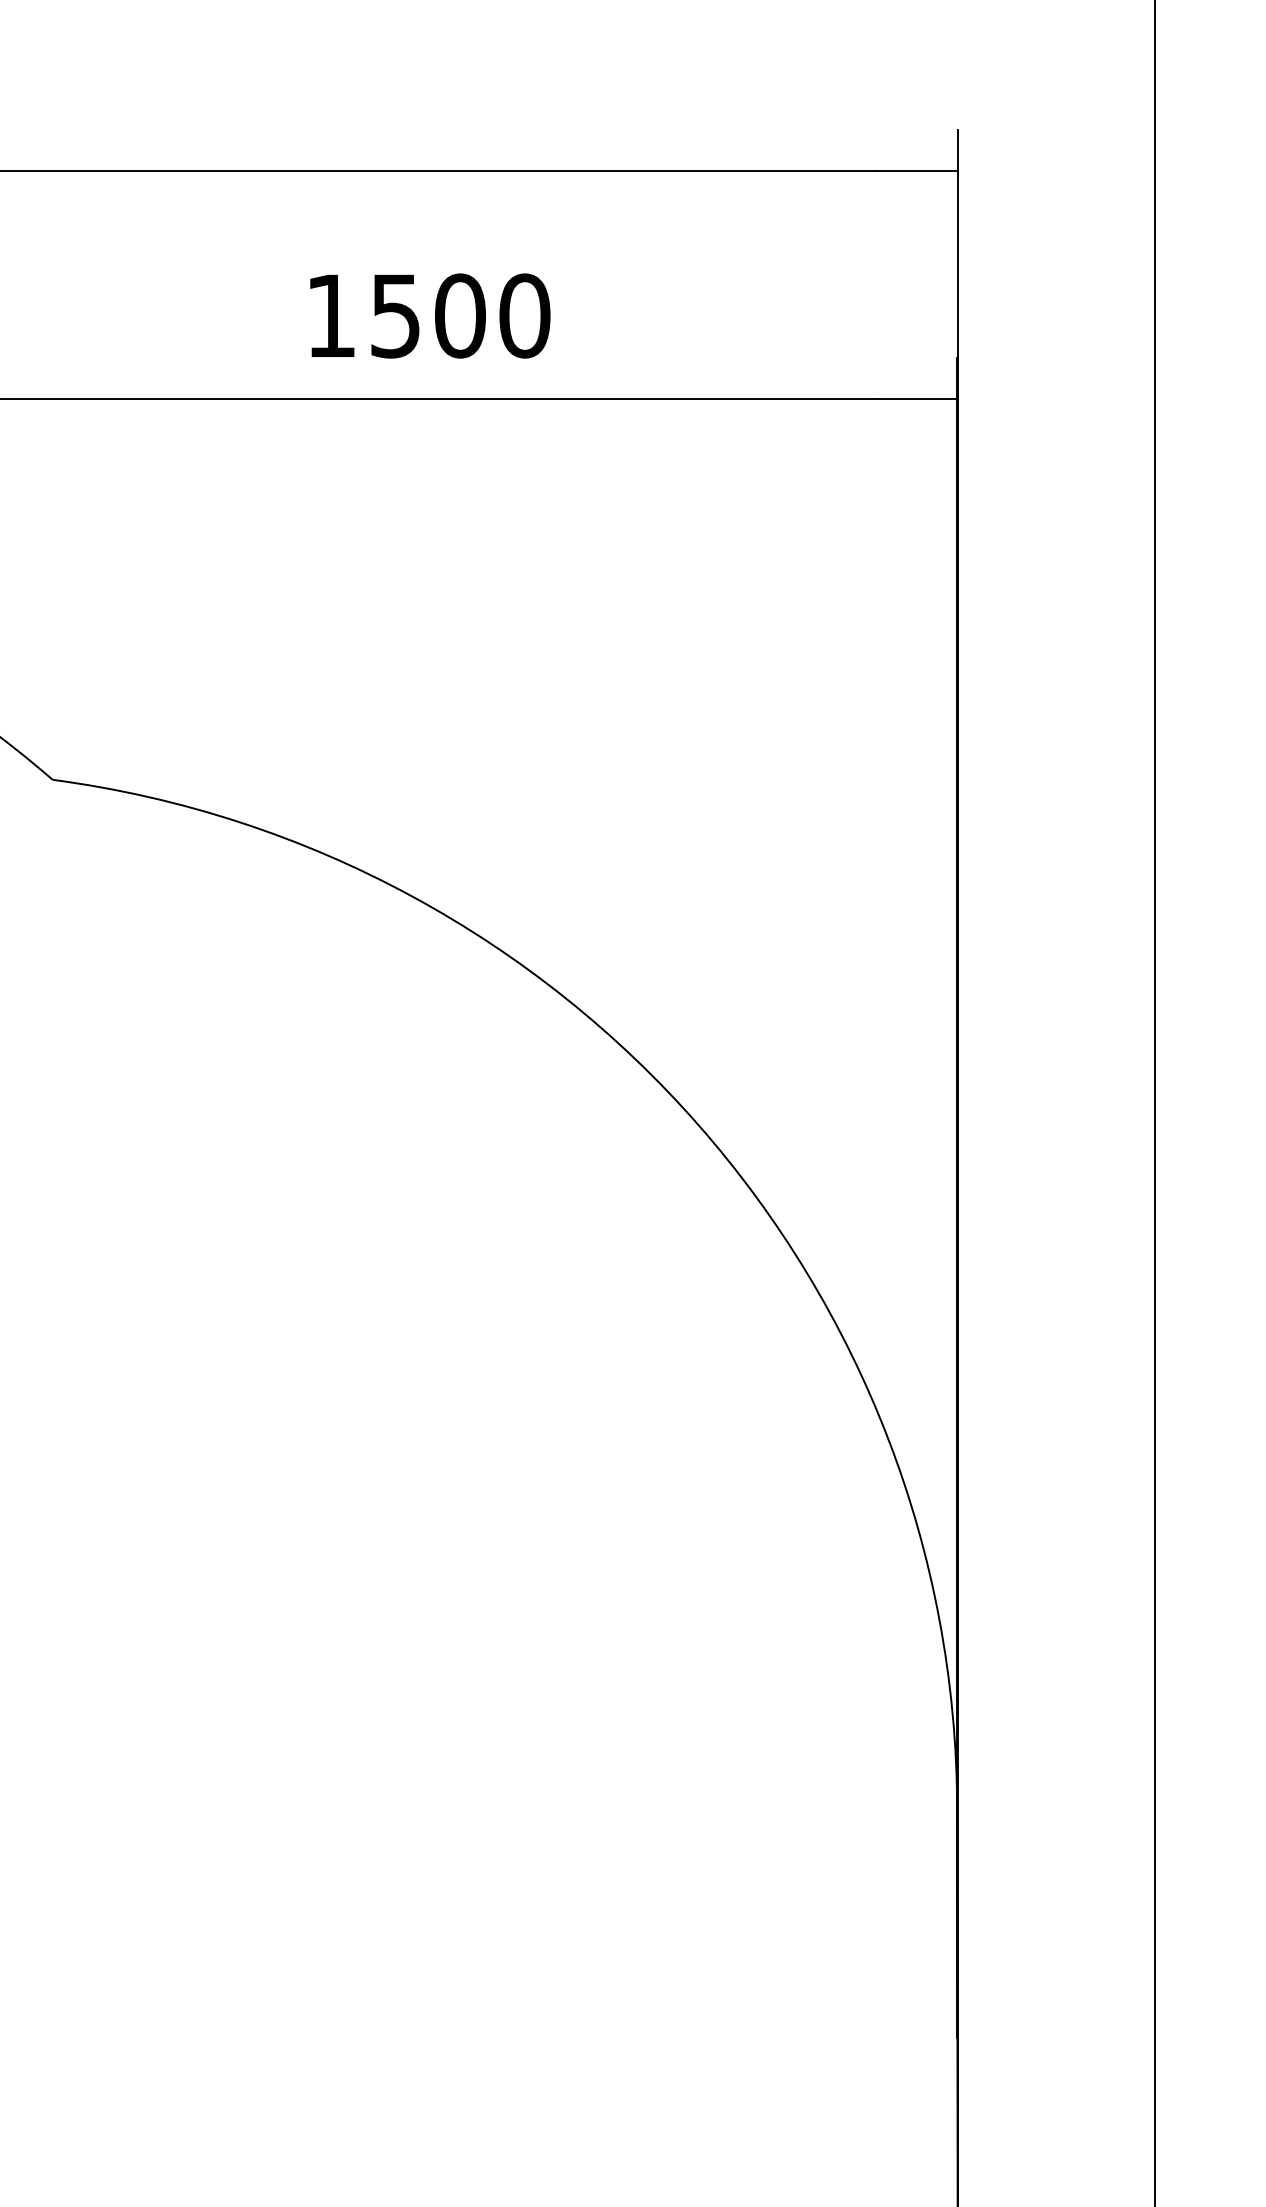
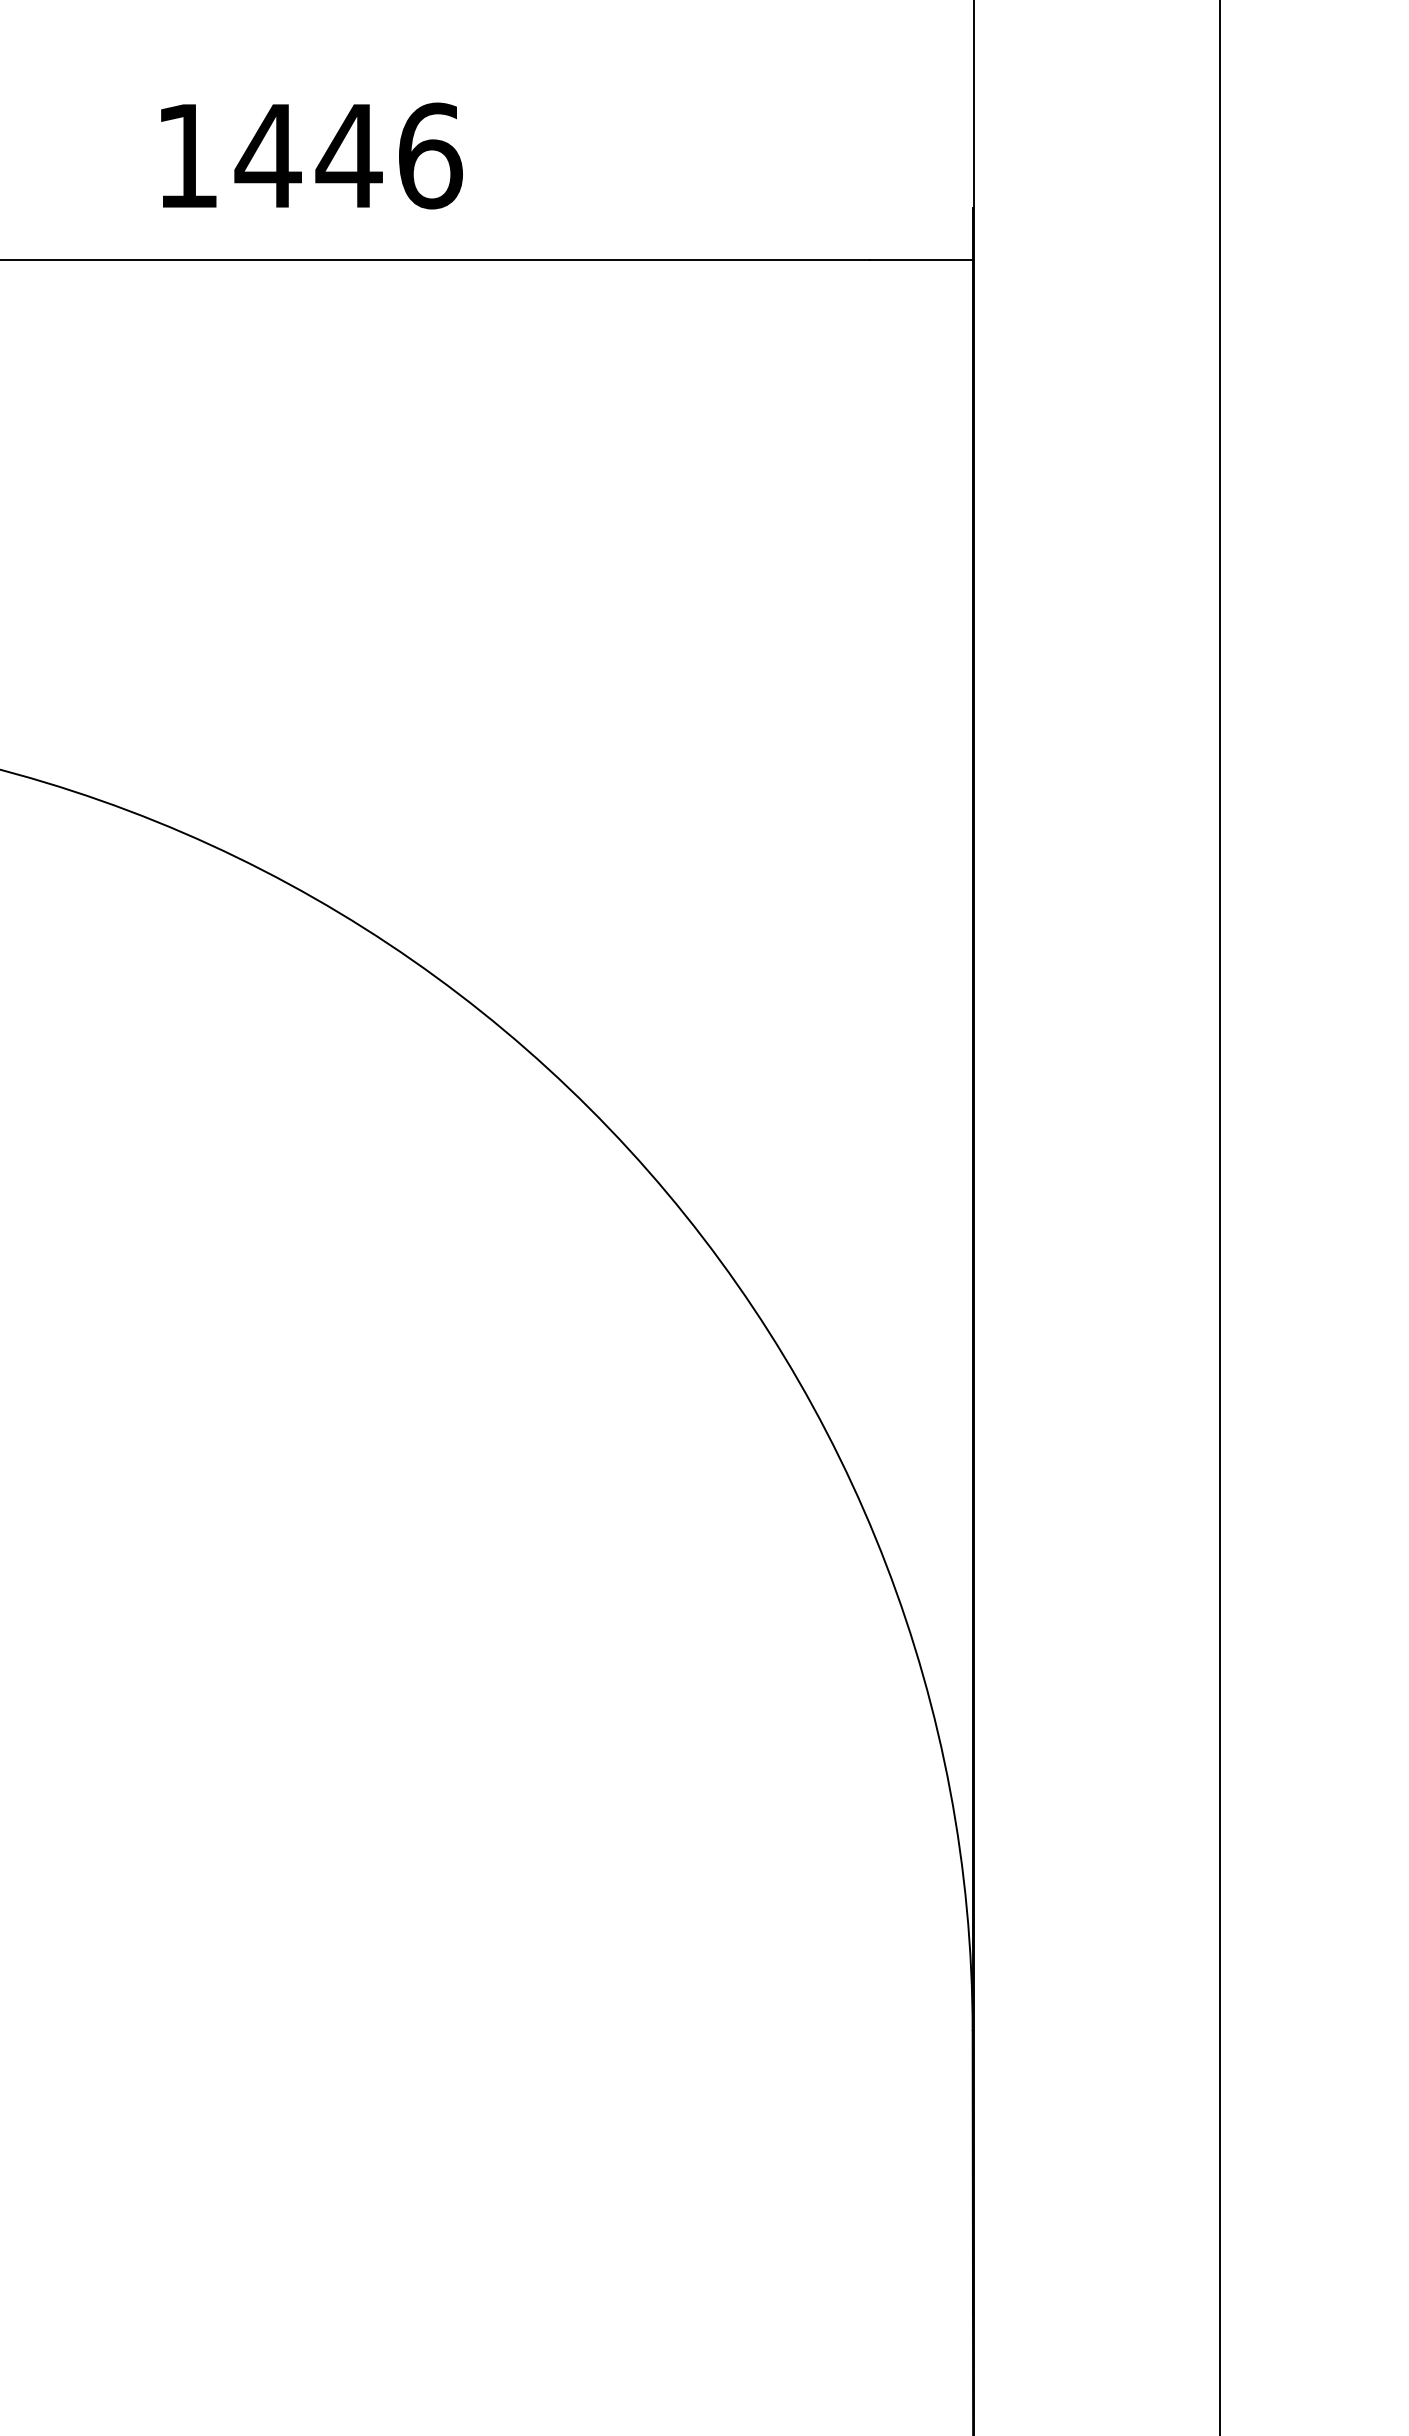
text: (459, 315) -> (348, 155), 1500 -> 1446

